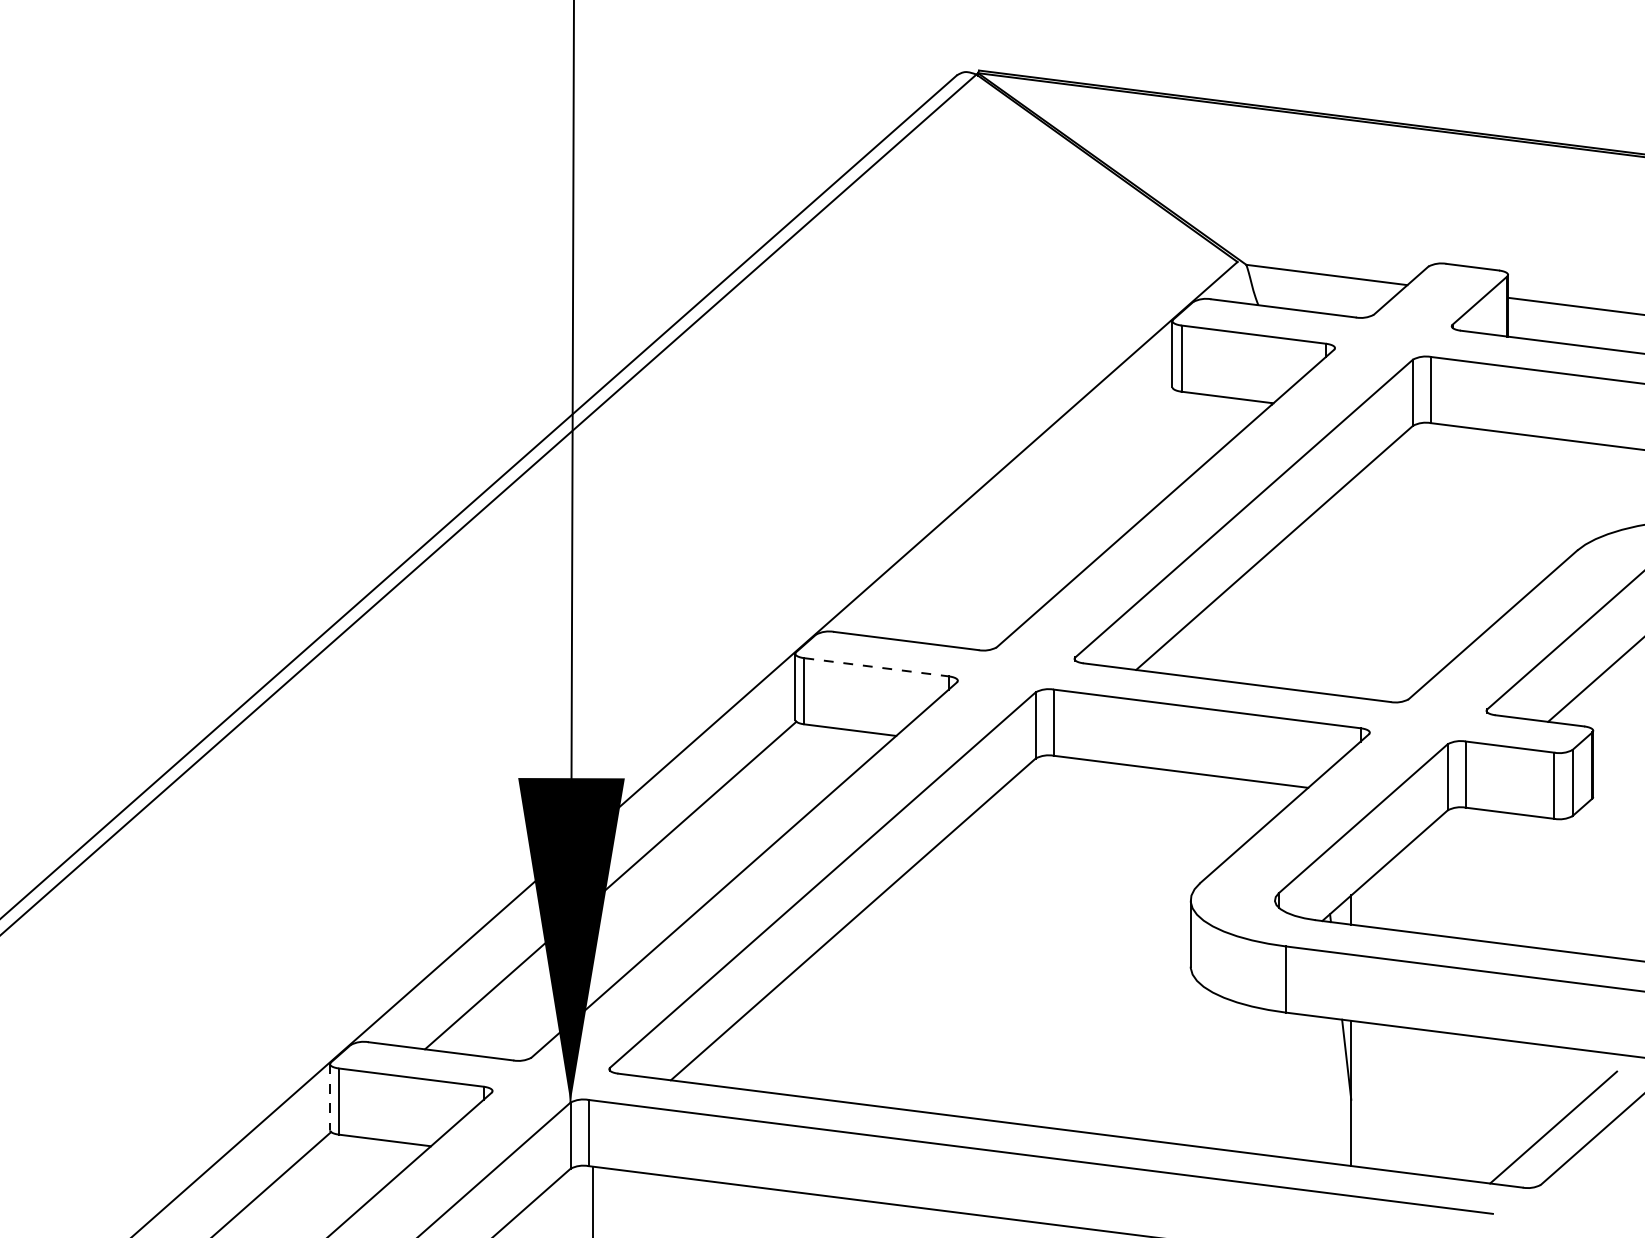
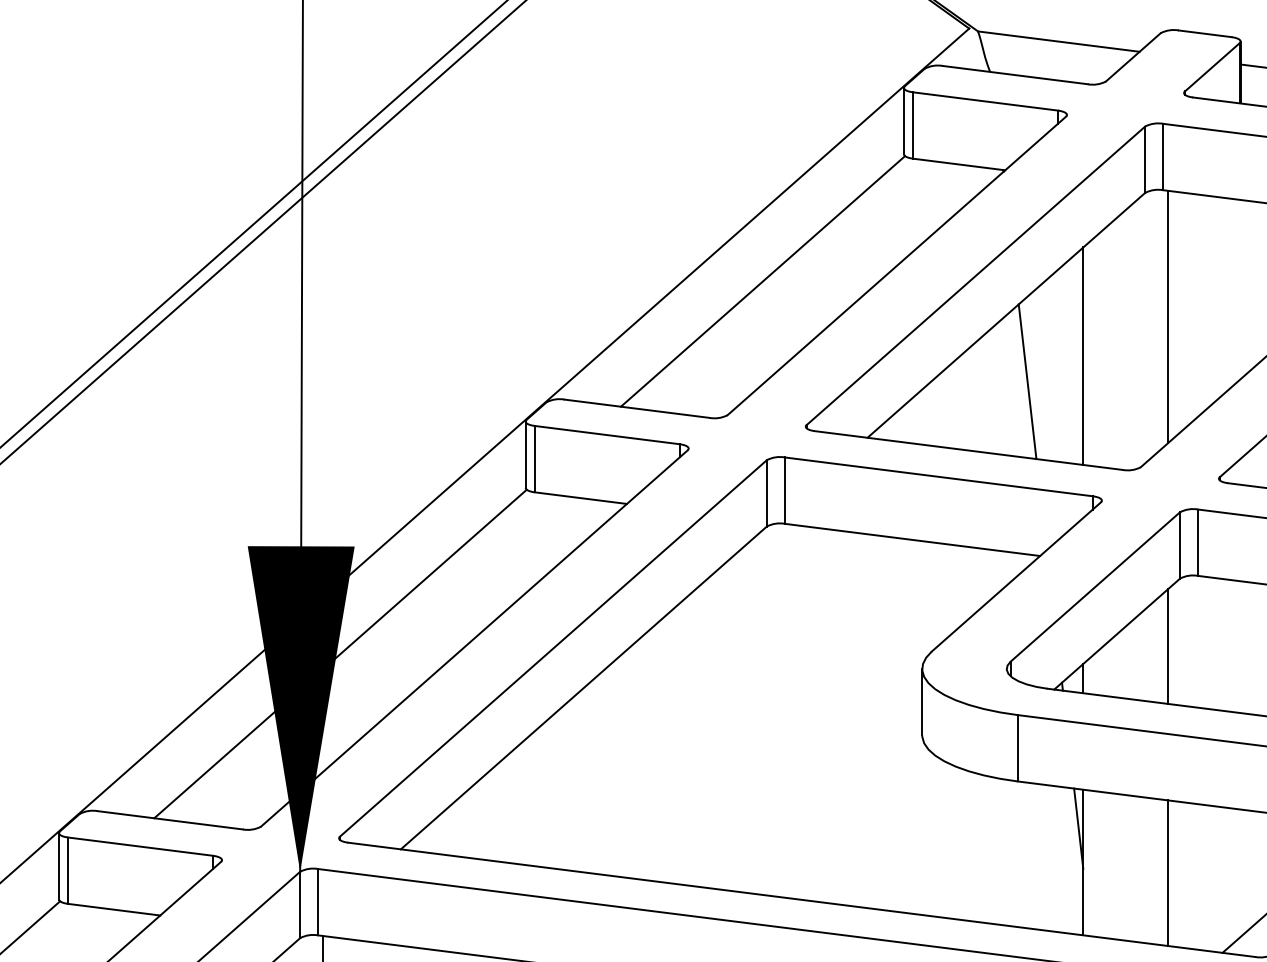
line: (1031, 514) -> (762, 281), added
line: (1435, 549) -> (1167, 316), added
line: (1351, 588) -> (1083, 356), added
line: (1295, 614) -> (1027, 382), added
line: (876, 667) -> (607, 435), dashed -> solid
line: (1435, 878) -> (1167, 646), added
line: (330, 1097) -> (59, 866), dashed -> solid
line: (1435, 1103) -> (1167, 872), added

